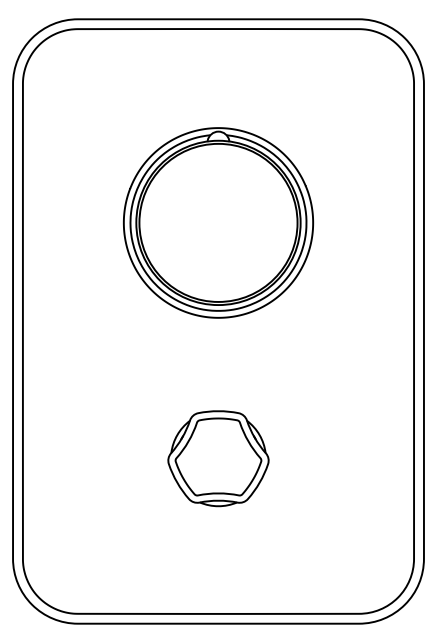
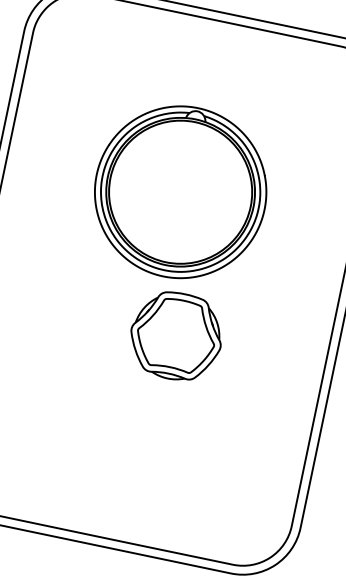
part: (218, 458) -> (176, 336), moved

